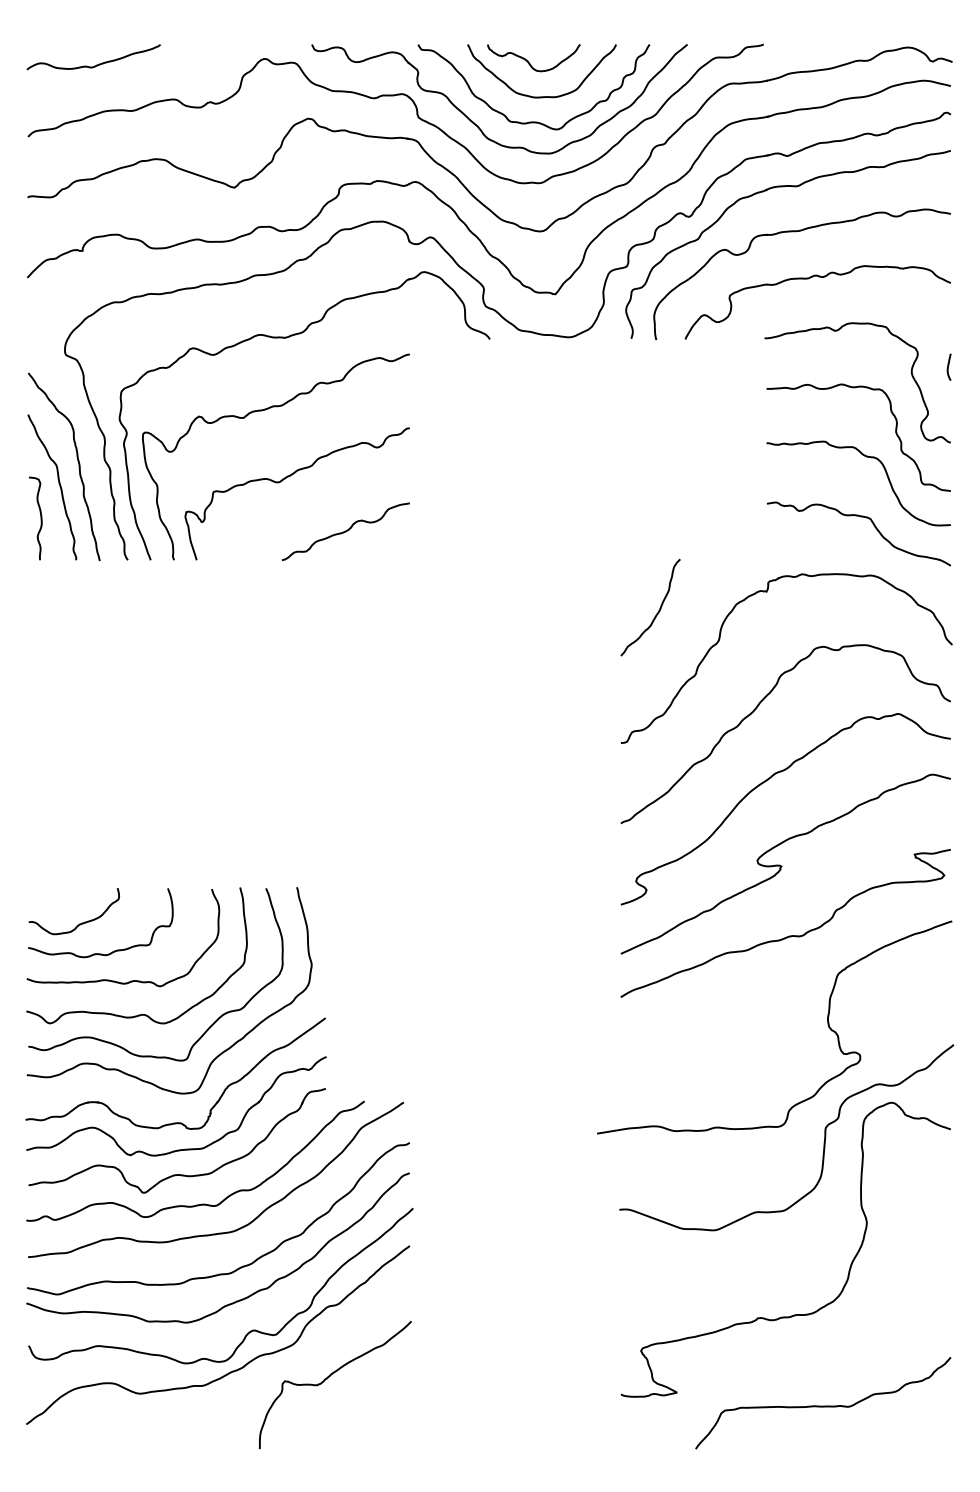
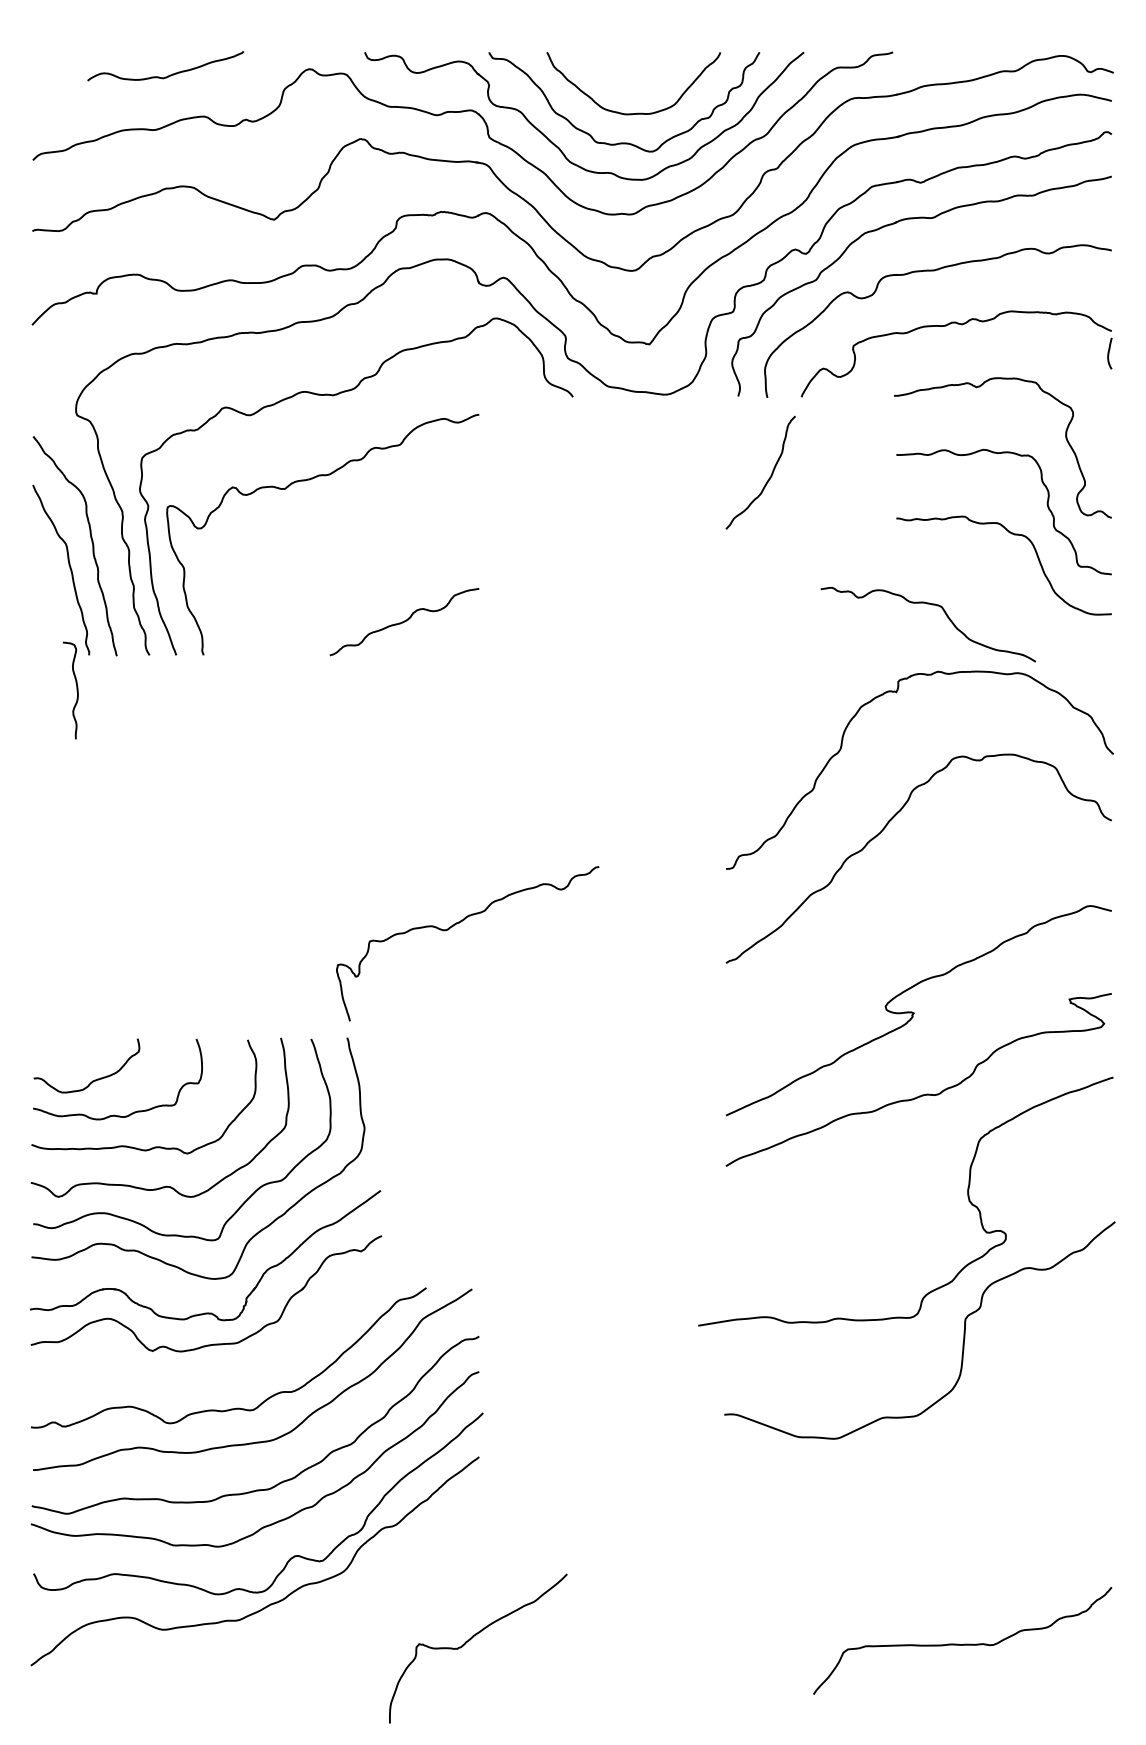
curve: (528, 61) -> (618, 72), removed
curve: (95, 65) -> (167, 75), moved
curve: (948, 367) -> (1109, 353), moved
curve: (288, 477) -> (457, 924), moved
part: (862, 517) -> (932, 605), moved
curve: (40, 518) -> (76, 690), moved
curve: (657, 612) -> (768, 478), moved
curve: (767, 781) -> (897, 913), removed
part: (177, 1174) -> (207, 1373), removed
curve: (796, 1313) -> (931, 1536), removed
curve: (328, 1378) -> (470, 1640), moved

